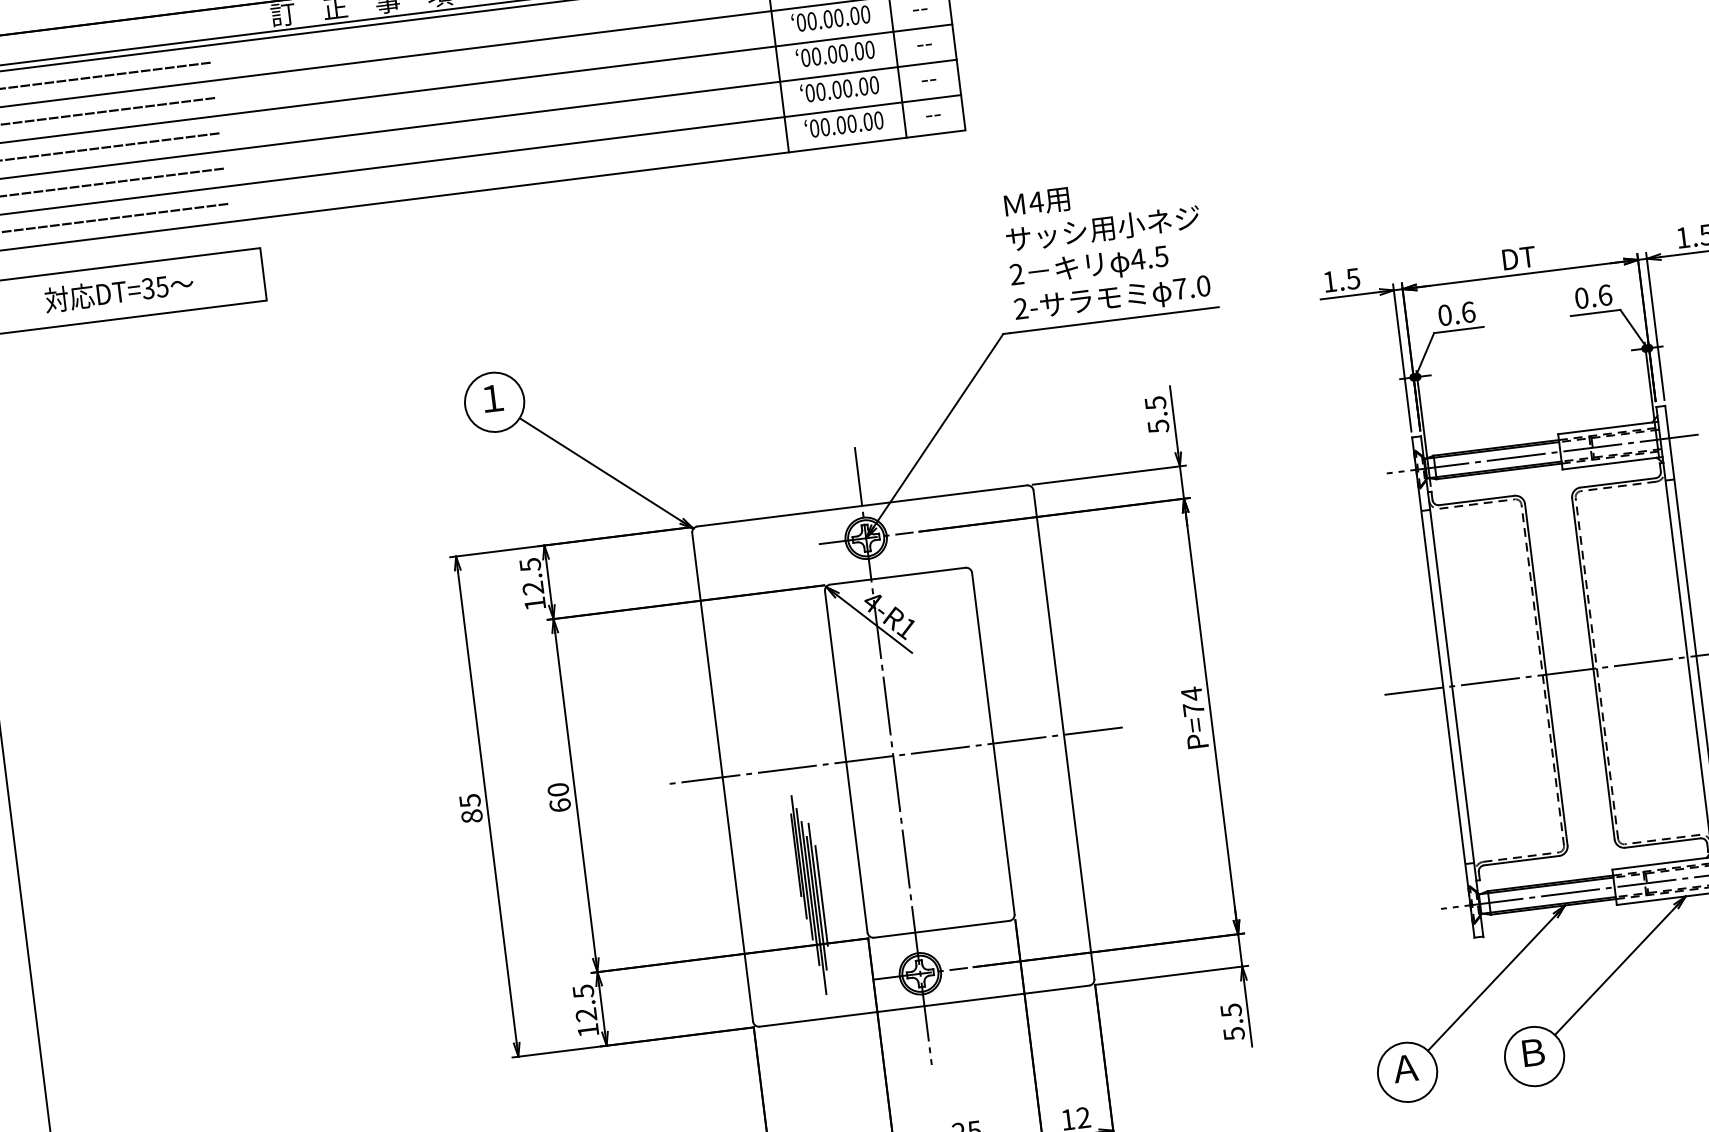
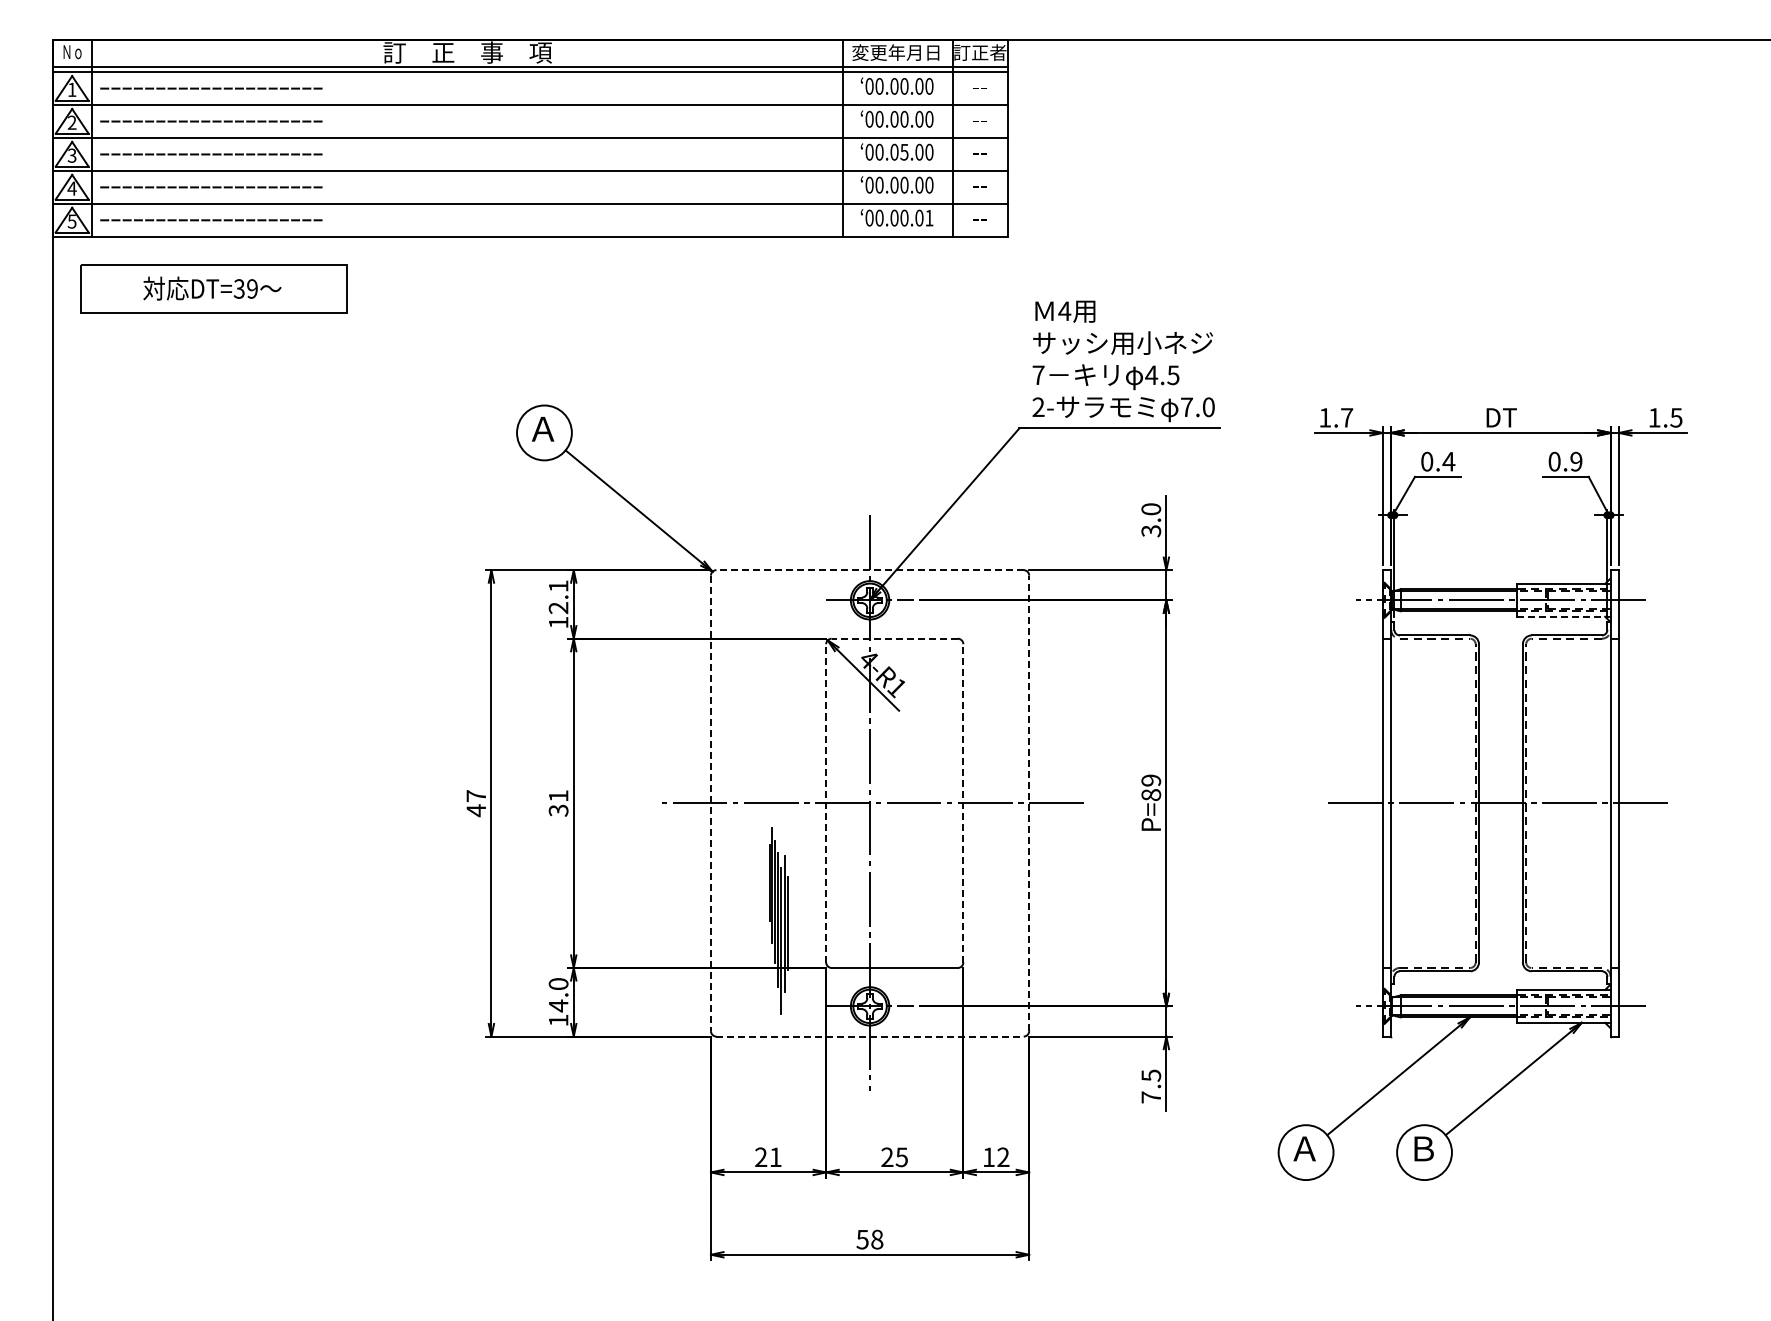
text: (843, 52) -> (904, 151), 00.00.00 -> 00.05.00
text: (878, 119) -> (929, 217), 00.00.00 -> 00.00.01
text: (1016, 273) -> (1038, 374), 2 -> 7
text: (1352, 278) -> (1346, 417), 1.5 -> 1.7
text: (161, 286) -> (251, 288), DT=35 -> DT=39
text: (1605, 295) -> (1576, 461), 0.6 -> 0.9
text: (1467, 312) -> (1448, 461), 0.6 -> 0.4
text: (492, 398) -> (542, 429), １ -> Ａ
text: (1156, 414) -> (1150, 519), 5.5 -> 3.0
line: (1613, 462) -> (1564, 616), solid -> dashed
line: (862, 506) -> (870, 570), solid -> dashed
text: (530, 565) -> (558, 586), 12.5 -> 12.1
line: (897, 575) -> (894, 638), solid -> dashed
text: (1193, 701) -> (1151, 787), P=74 -> P=89
line: (1064, 734) -> (1029, 803), solid -> dashed
line: (993, 742) -> (963, 802), solid -> dashed
line: (846, 760) -> (826, 802), solid -> dashed
line: (722, 777) -> (710, 803), solid -> dashed
text: (559, 797) -> (558, 803), 60 -> 31
text: (471, 808) -> (476, 803), 85 -> 47
text: (584, 1003) -> (558, 995), 12.5 -> 14.0
line: (924, 1006) -> (870, 1036), solid -> dashed
text: (1234, 1033) -> (1151, 1097), 5.5 -> 7.5

